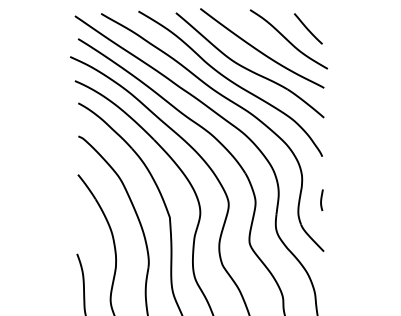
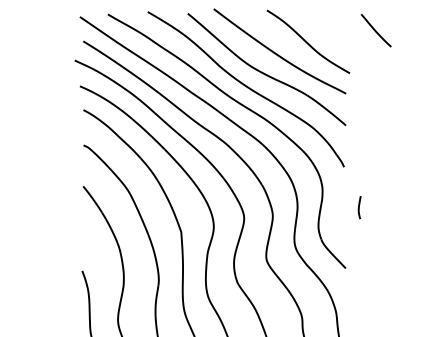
curve: (307, 28) -> (375, 30), moved
curve: (321, 200) -> (359, 207), moved

